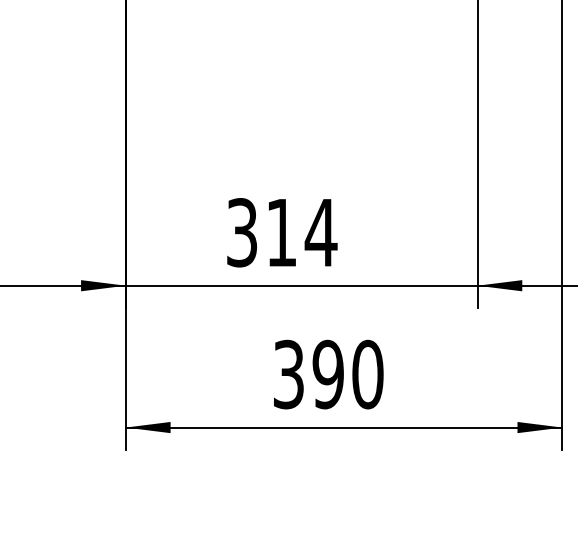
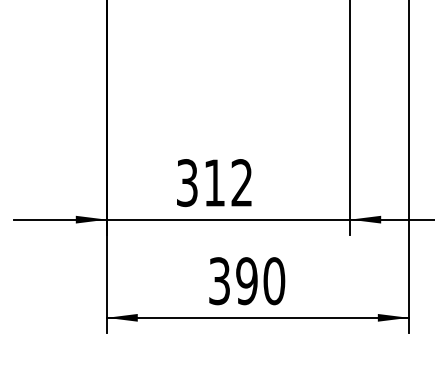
text: (320, 231) -> (241, 182), 314 -> 312

